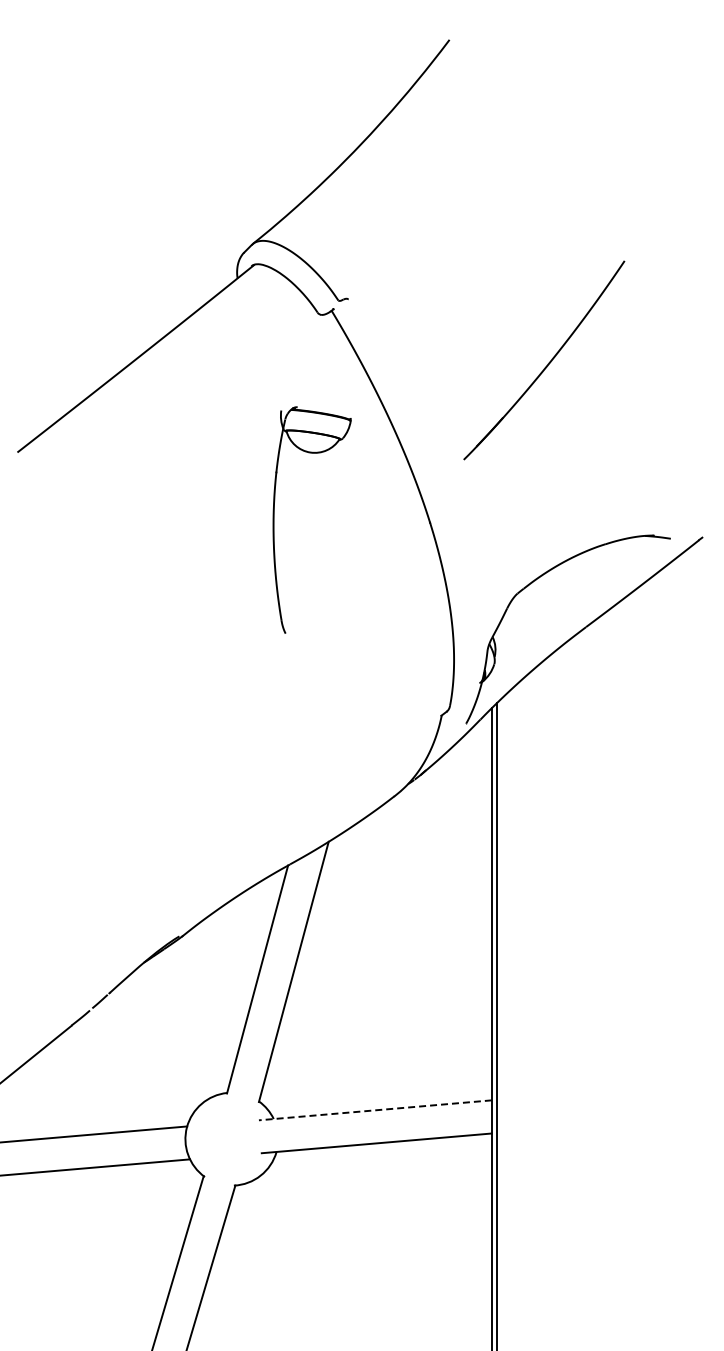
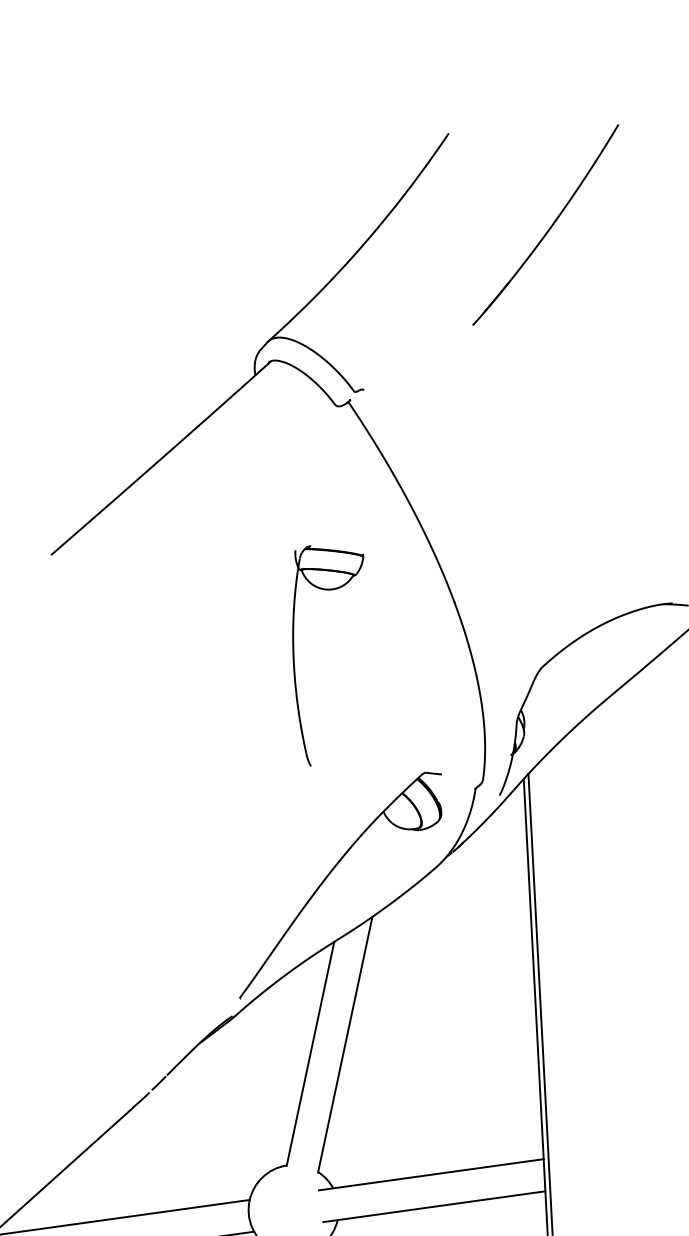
part: (544, 360) -> (545, 225), moved
part: (274, 519) -> (294, 656), moved
part: (285, 798) -> (328, 877), added
line: (375, 1110) -> (431, 1174), dashed -> solid

